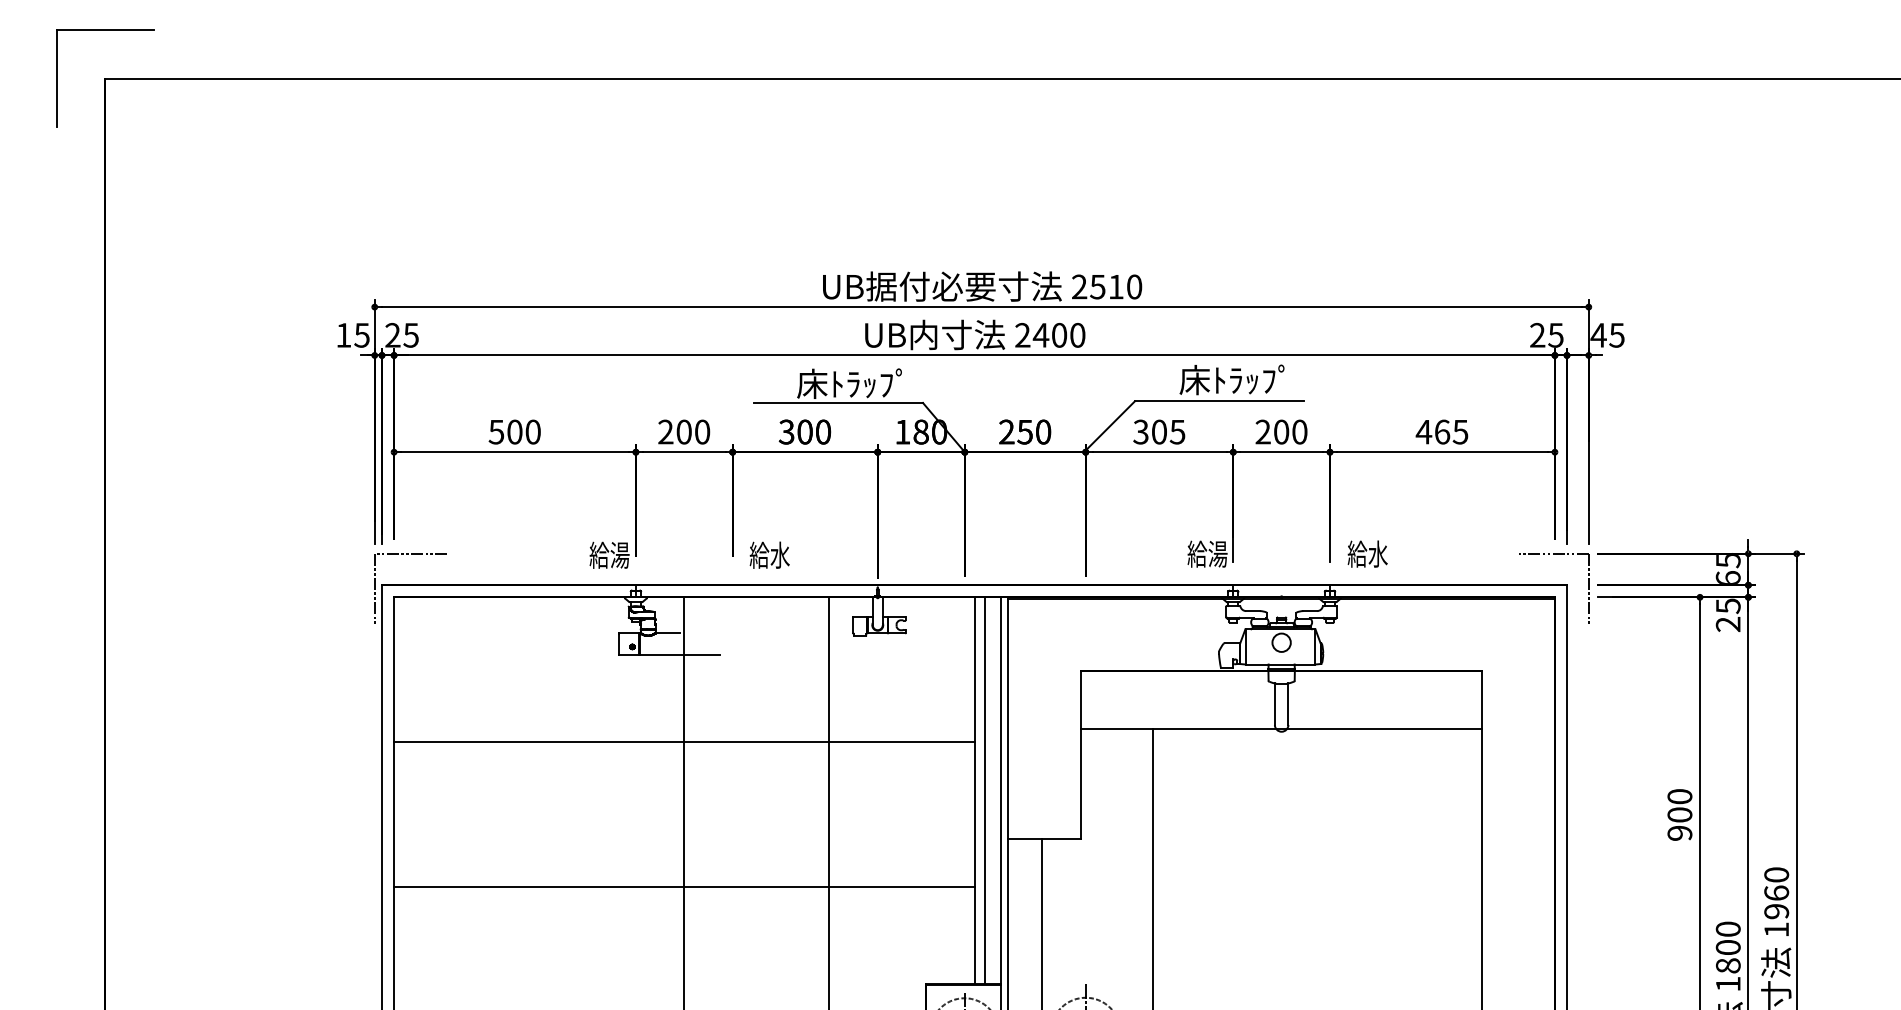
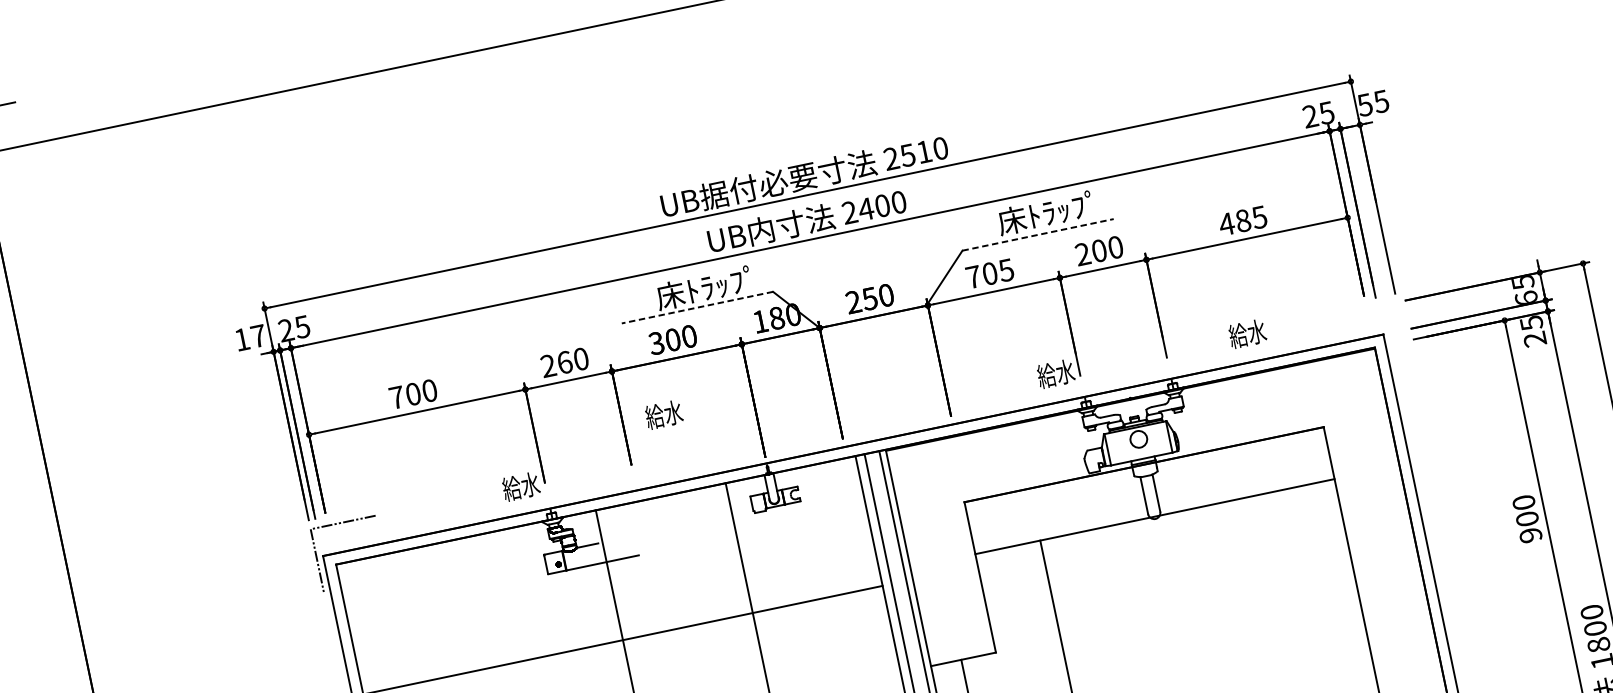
text: (361, 335) -> (258, 336), 15 -> 17
text: (1598, 335) -> (1364, 105), 45 -> 55
line: (1219, 401) -> (1038, 235), solid -> dashed
line: (838, 402) -> (697, 307), solid -> dashed
text: (683, 431) -> (564, 362), 200 -> 260
text: (1140, 431) -> (973, 276), 305 -> 705
text: (1442, 431) -> (1243, 220), 465 -> 485
text: (496, 432) -> (396, 397), 500 -> 700
text: (1217, 553) -> (1064, 371), 給湯 -> 給水
text: (1367, 553) -> (1247, 333), moved
text: (619, 554) -> (529, 484), 給湯 -> 給水
text: (769, 554) -> (663, 414), moved
part: (1554, 554) -> (1366, 309), removed

